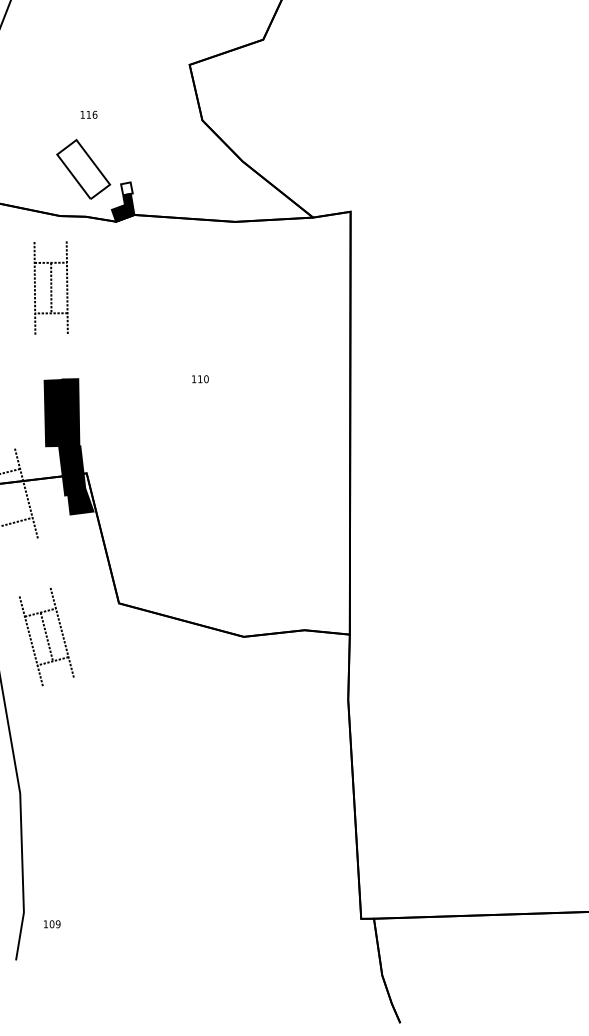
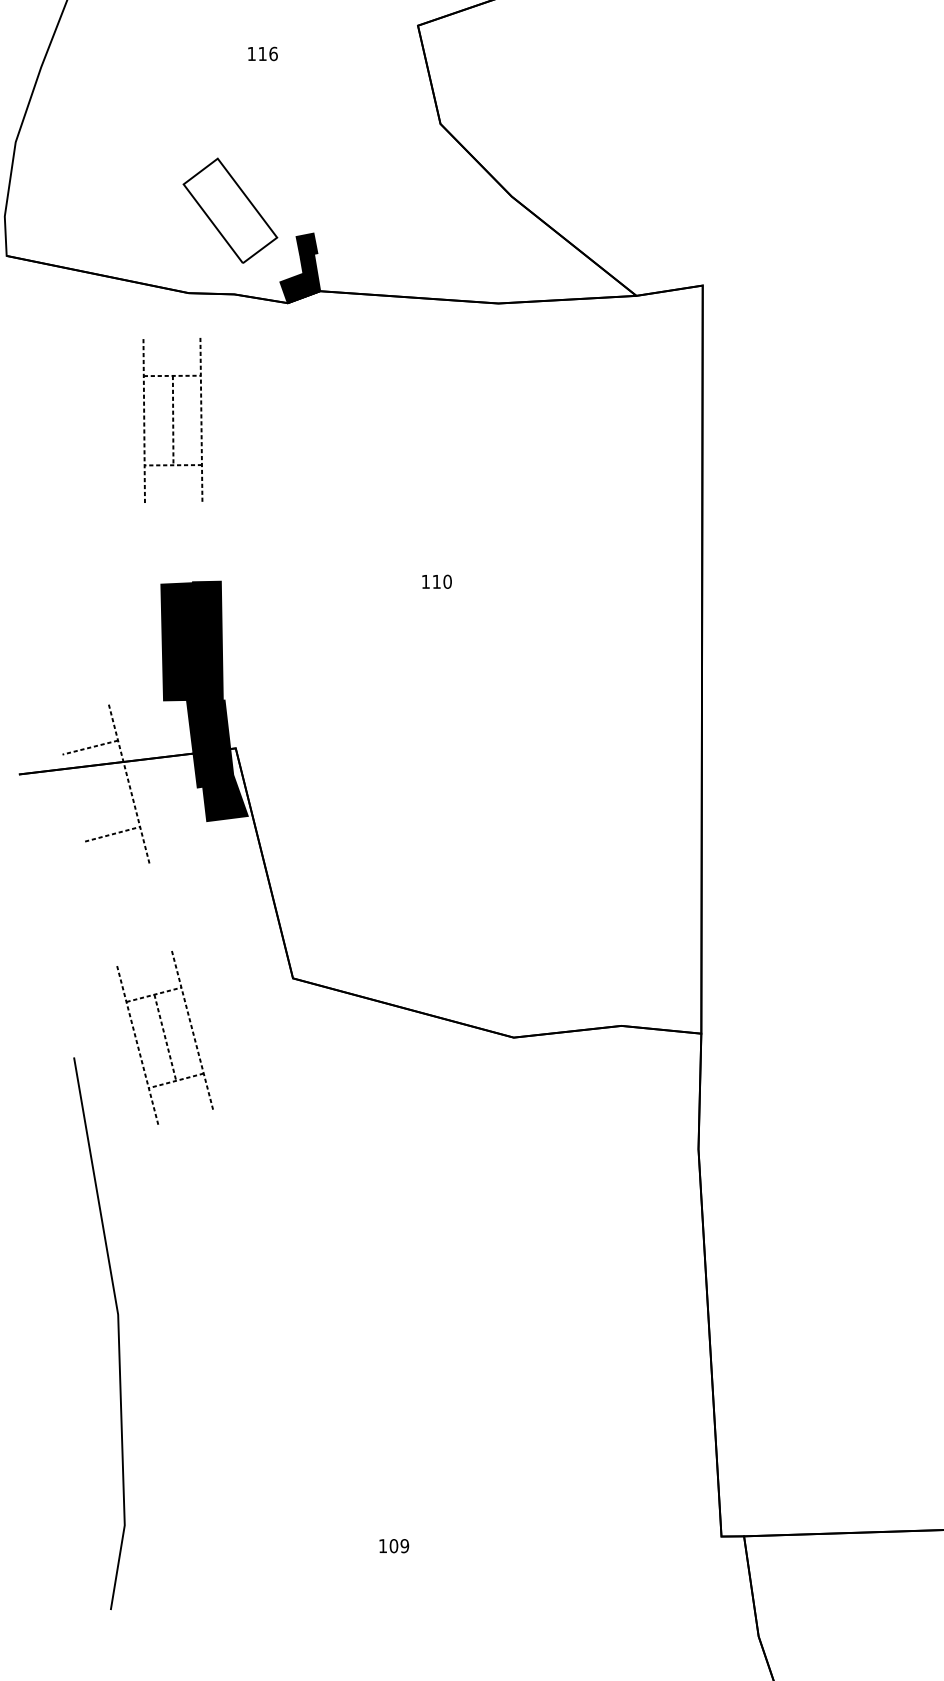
text: (88, 114) -> (261, 53), moved
fill: (126, 188) -> (306, 244), added
text: (52, 924) -> (394, 1546), moved

